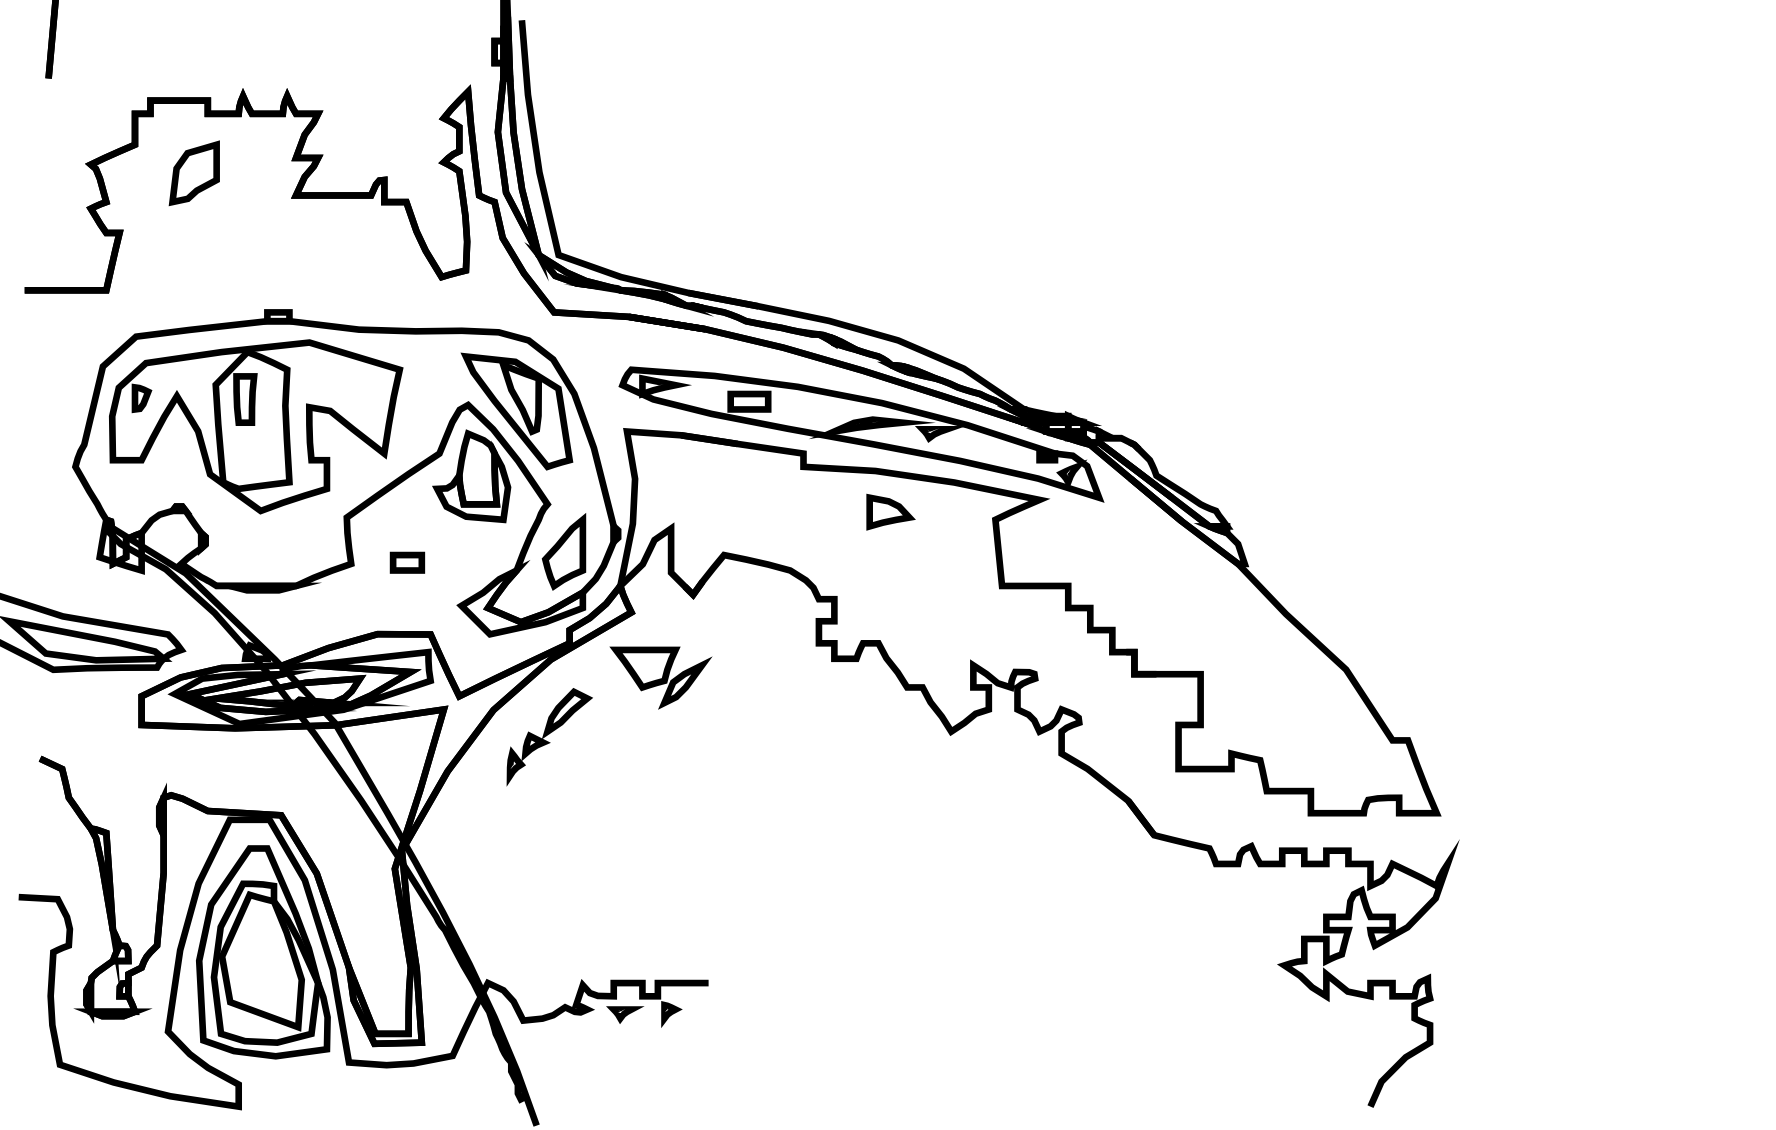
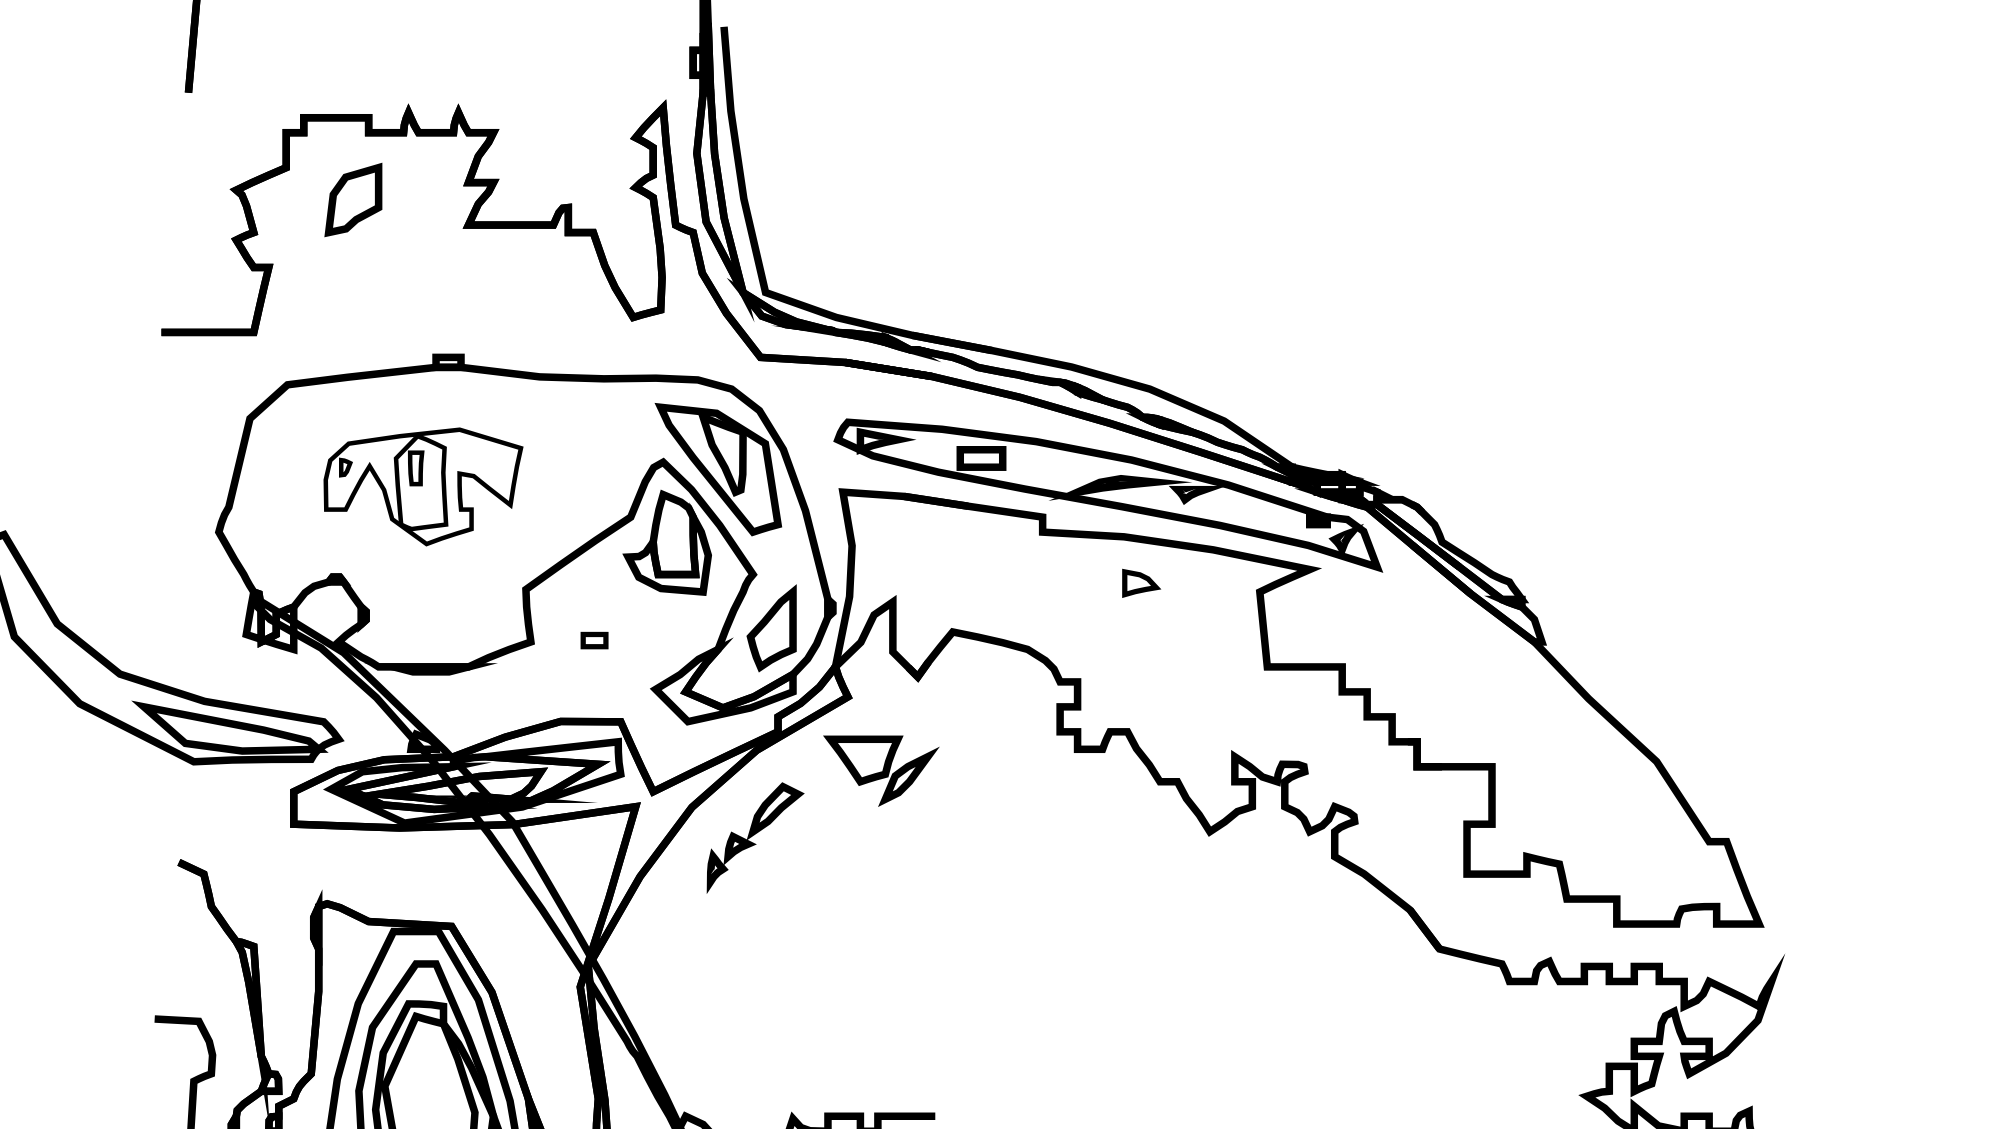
part: (256, 426) -> (423, 486), size x0.6
part: (890, 511) -> (1141, 582), size x0.7
part: (407, 562) -> (594, 640), size x0.7

